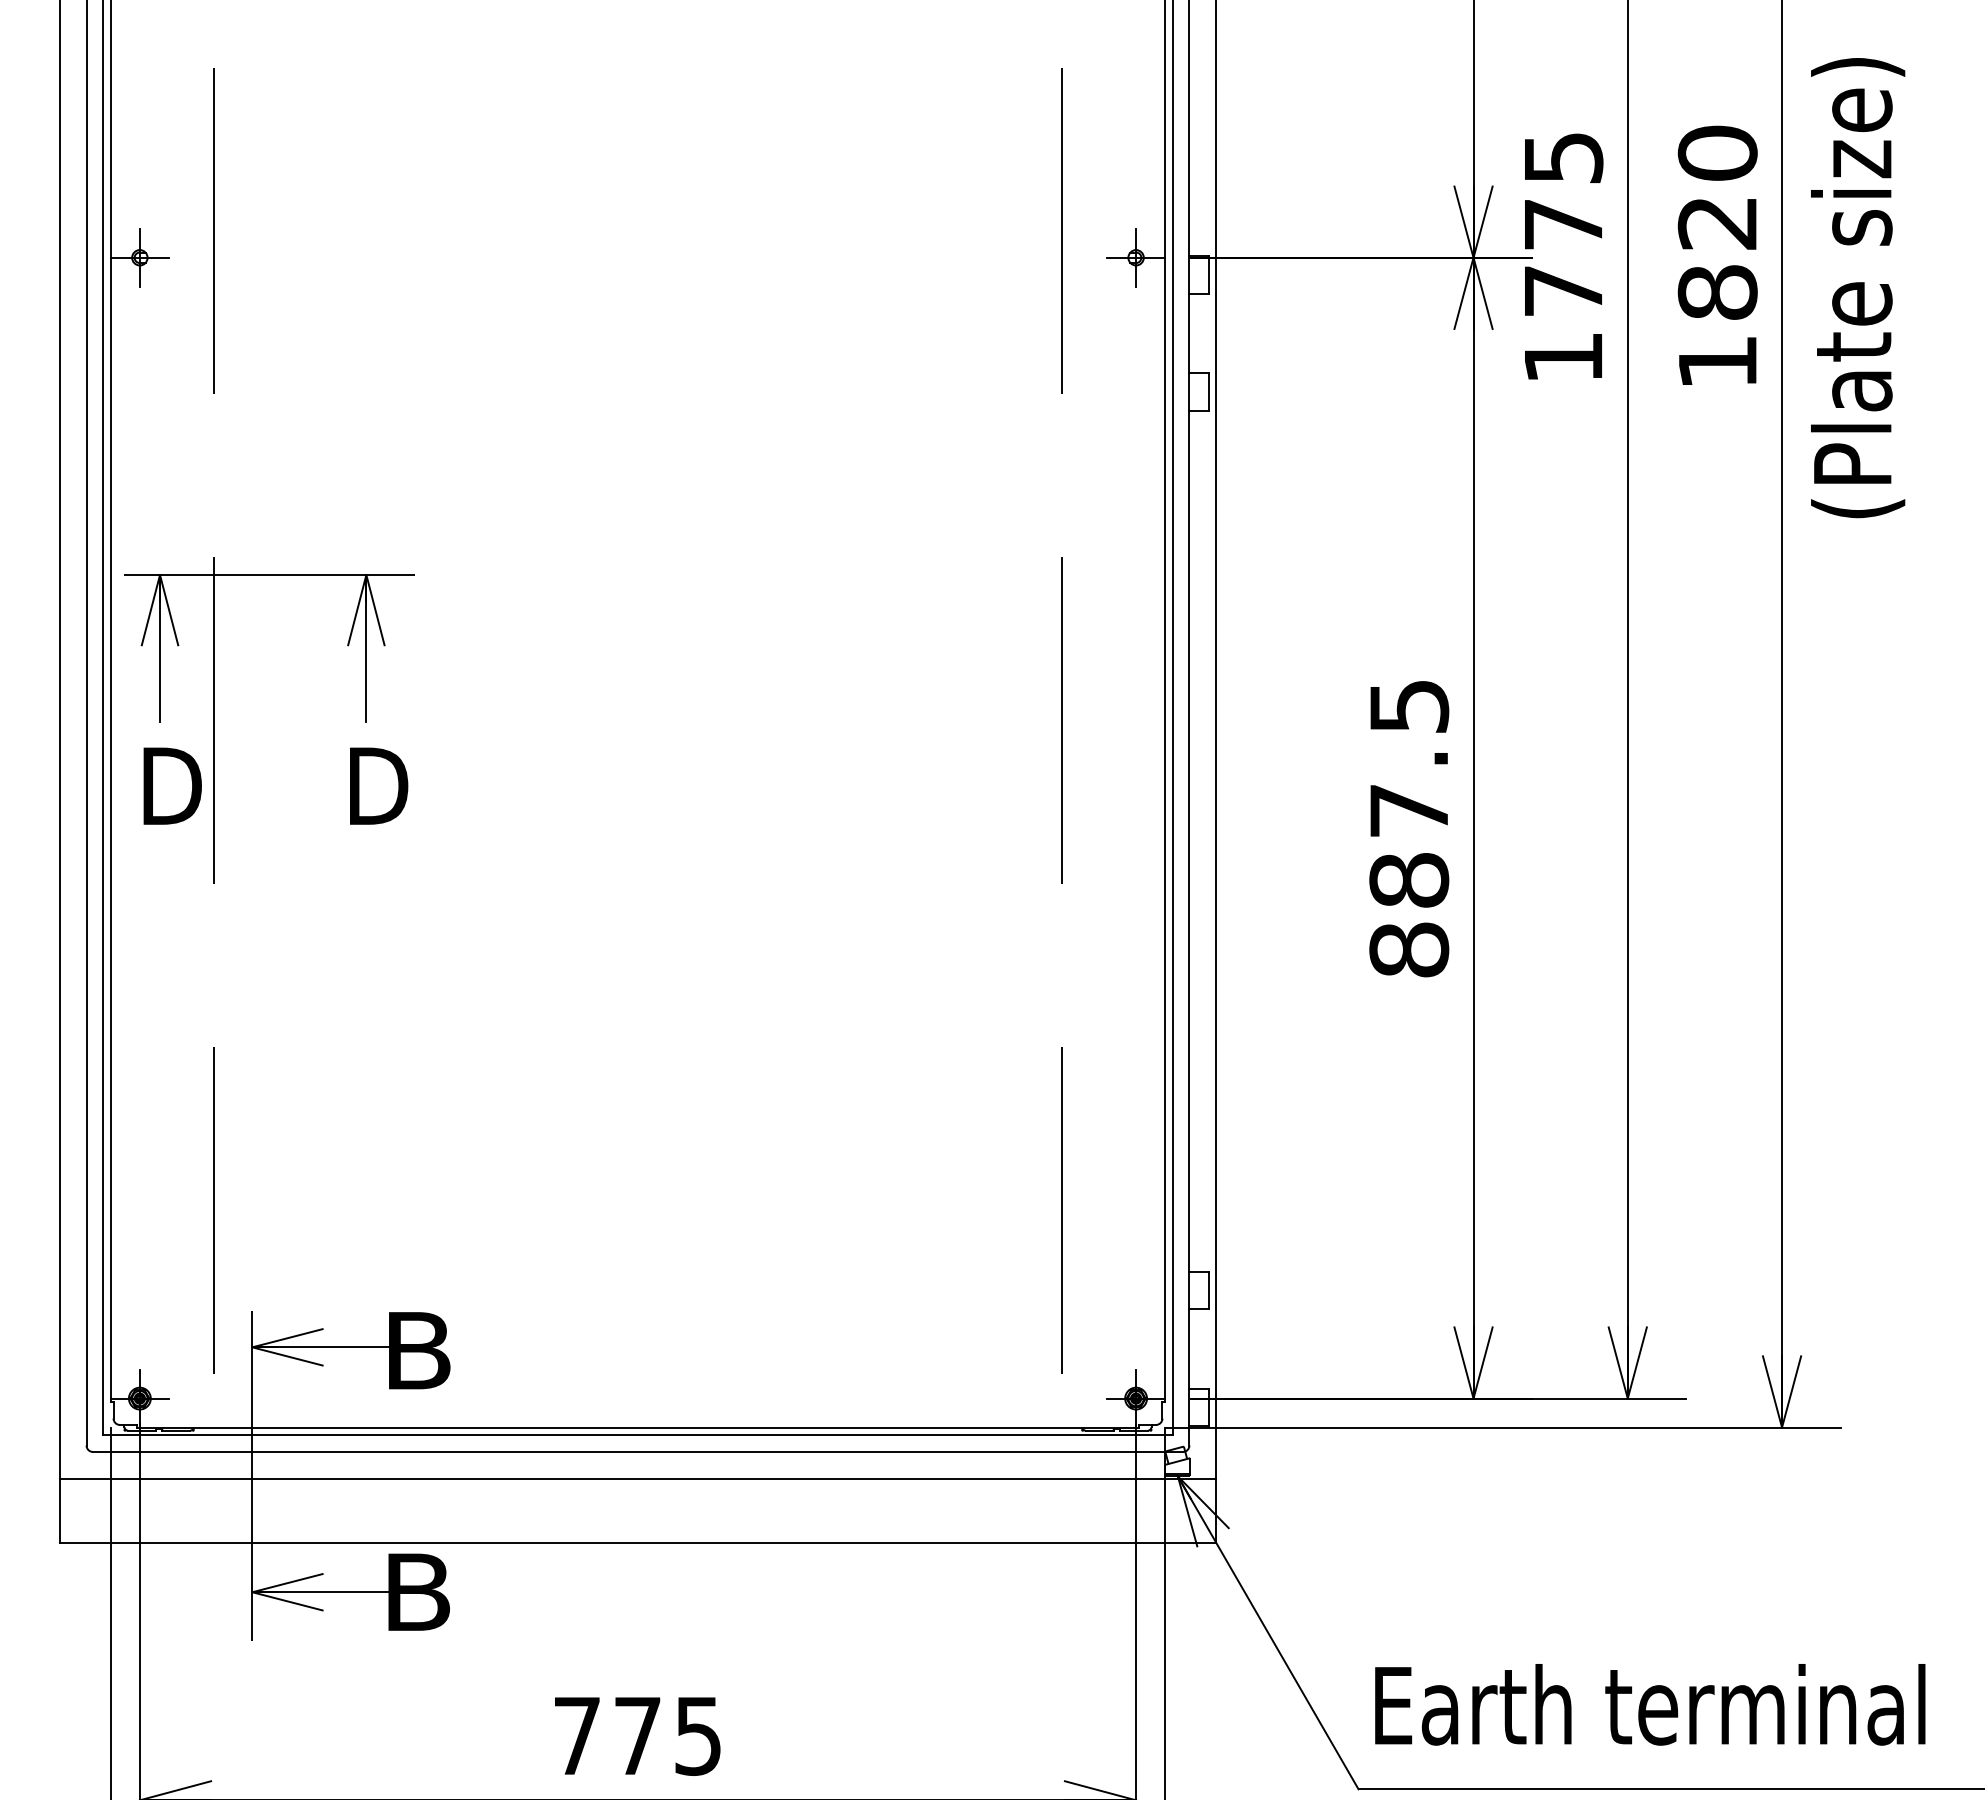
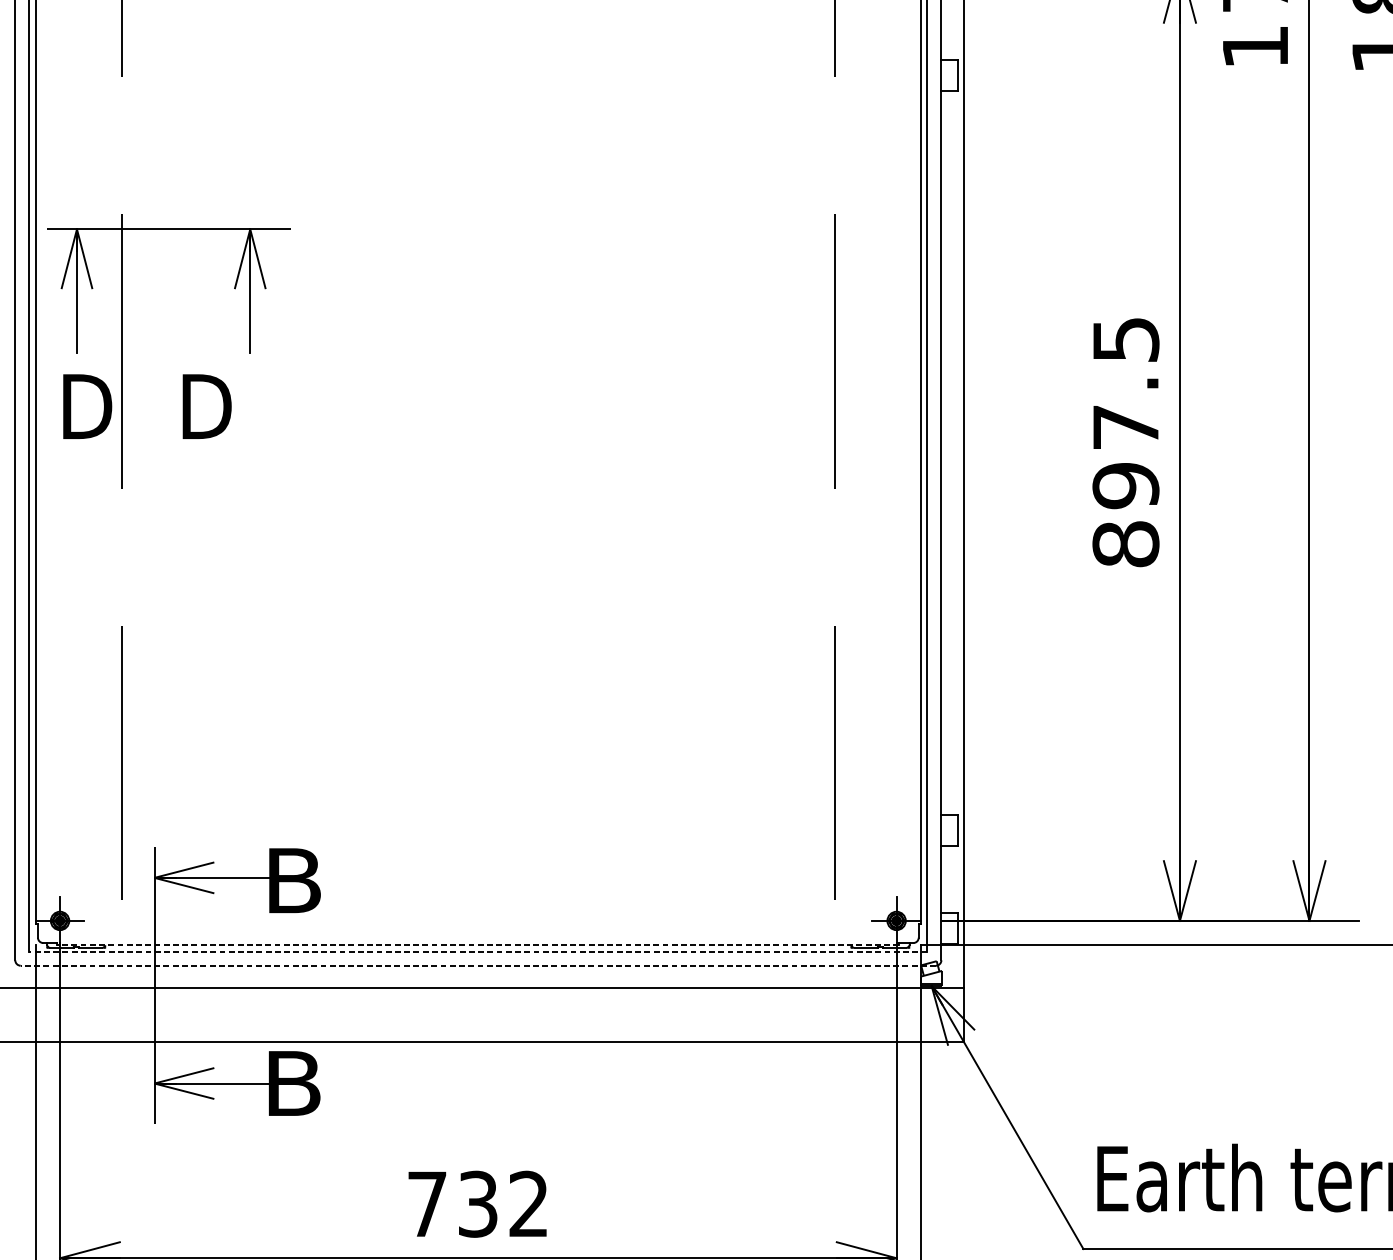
text: (379, 785) -> (207, 406), moved
text: (1409, 880) -> (1126, 485), 887.5 -> 897.5
line: (637, 1427) -> (477, 945), solid -> dashed
line: (637, 1435) -> (477, 951), solid -> dashed
line: (637, 1451) -> (477, 965), solid -> dashed
text: (667, 1735) -> (503, 1203), 775 -> 732

